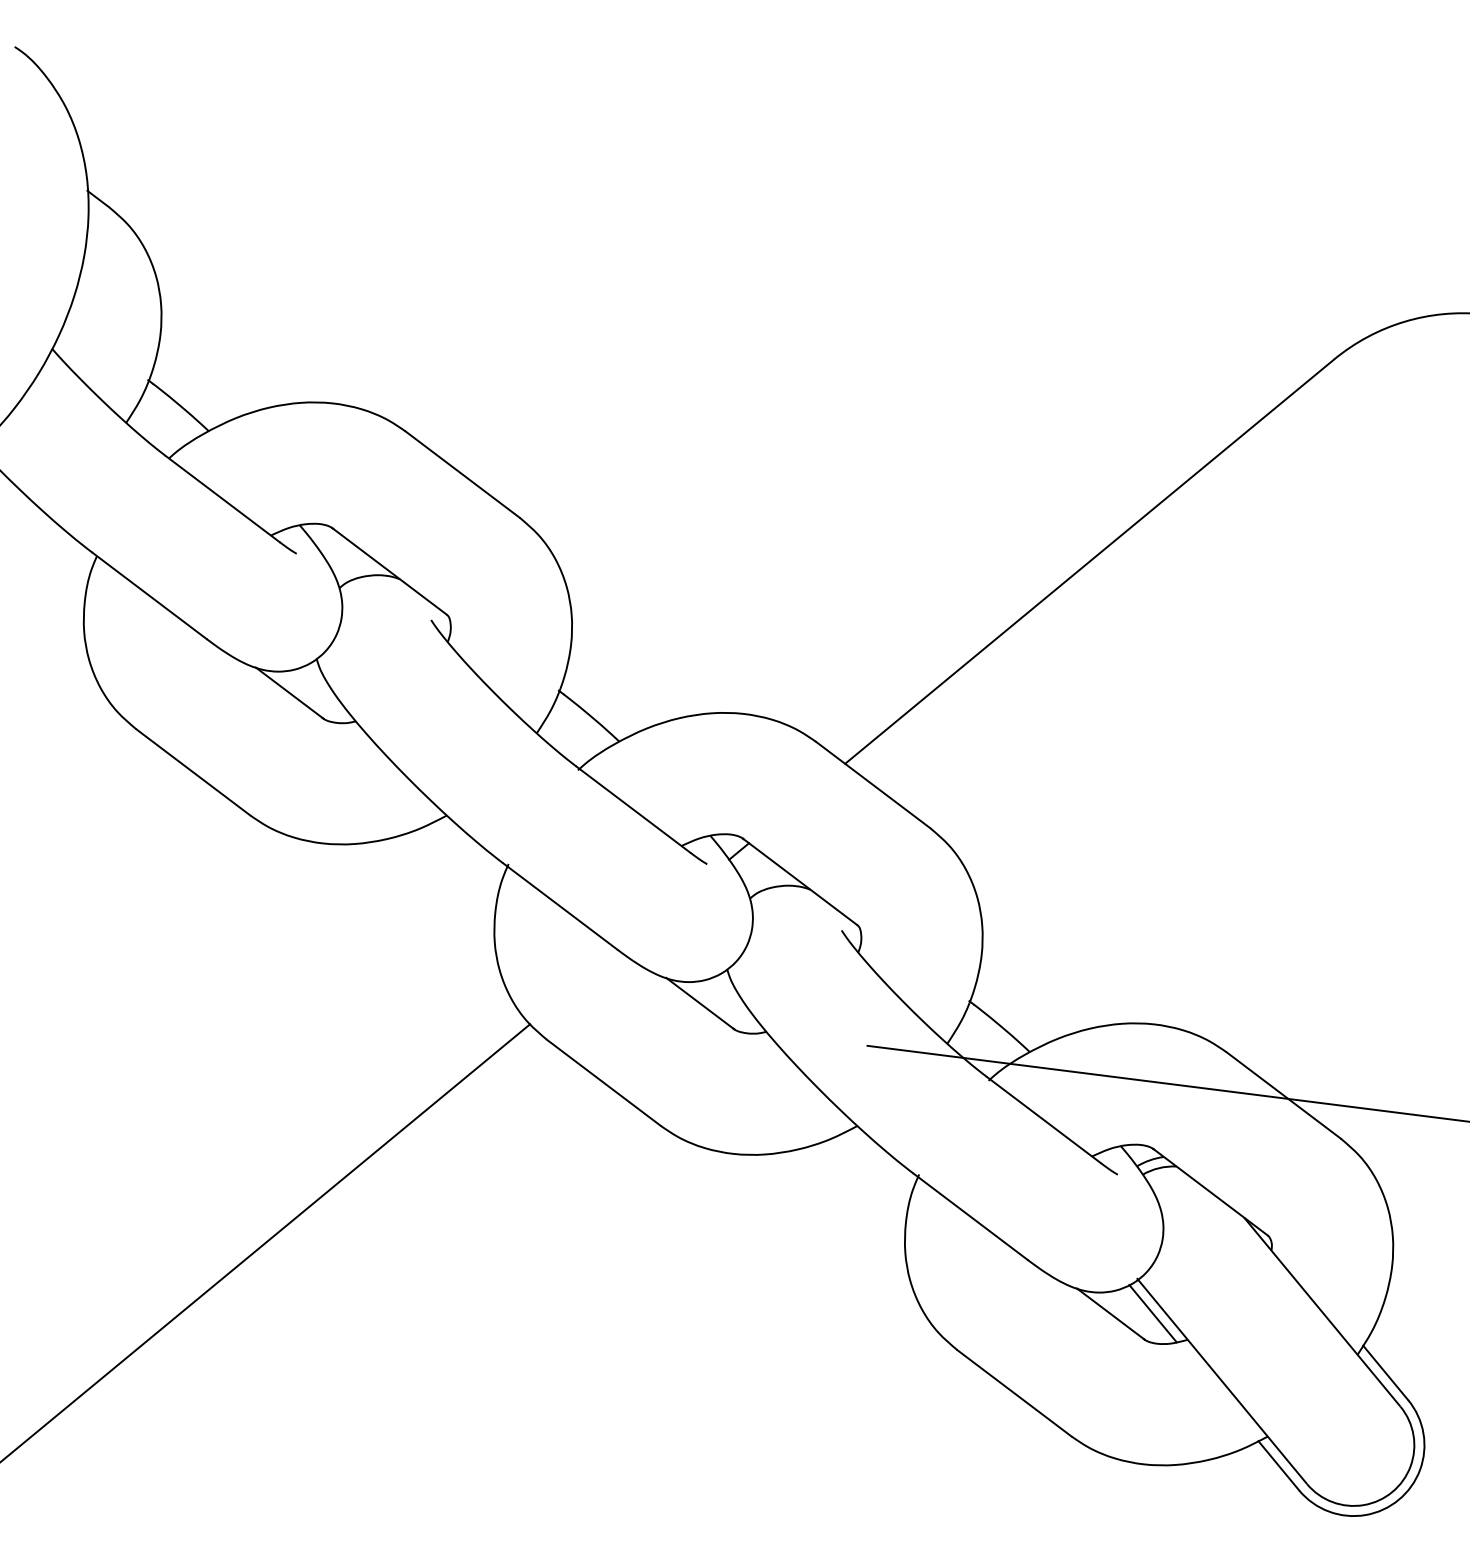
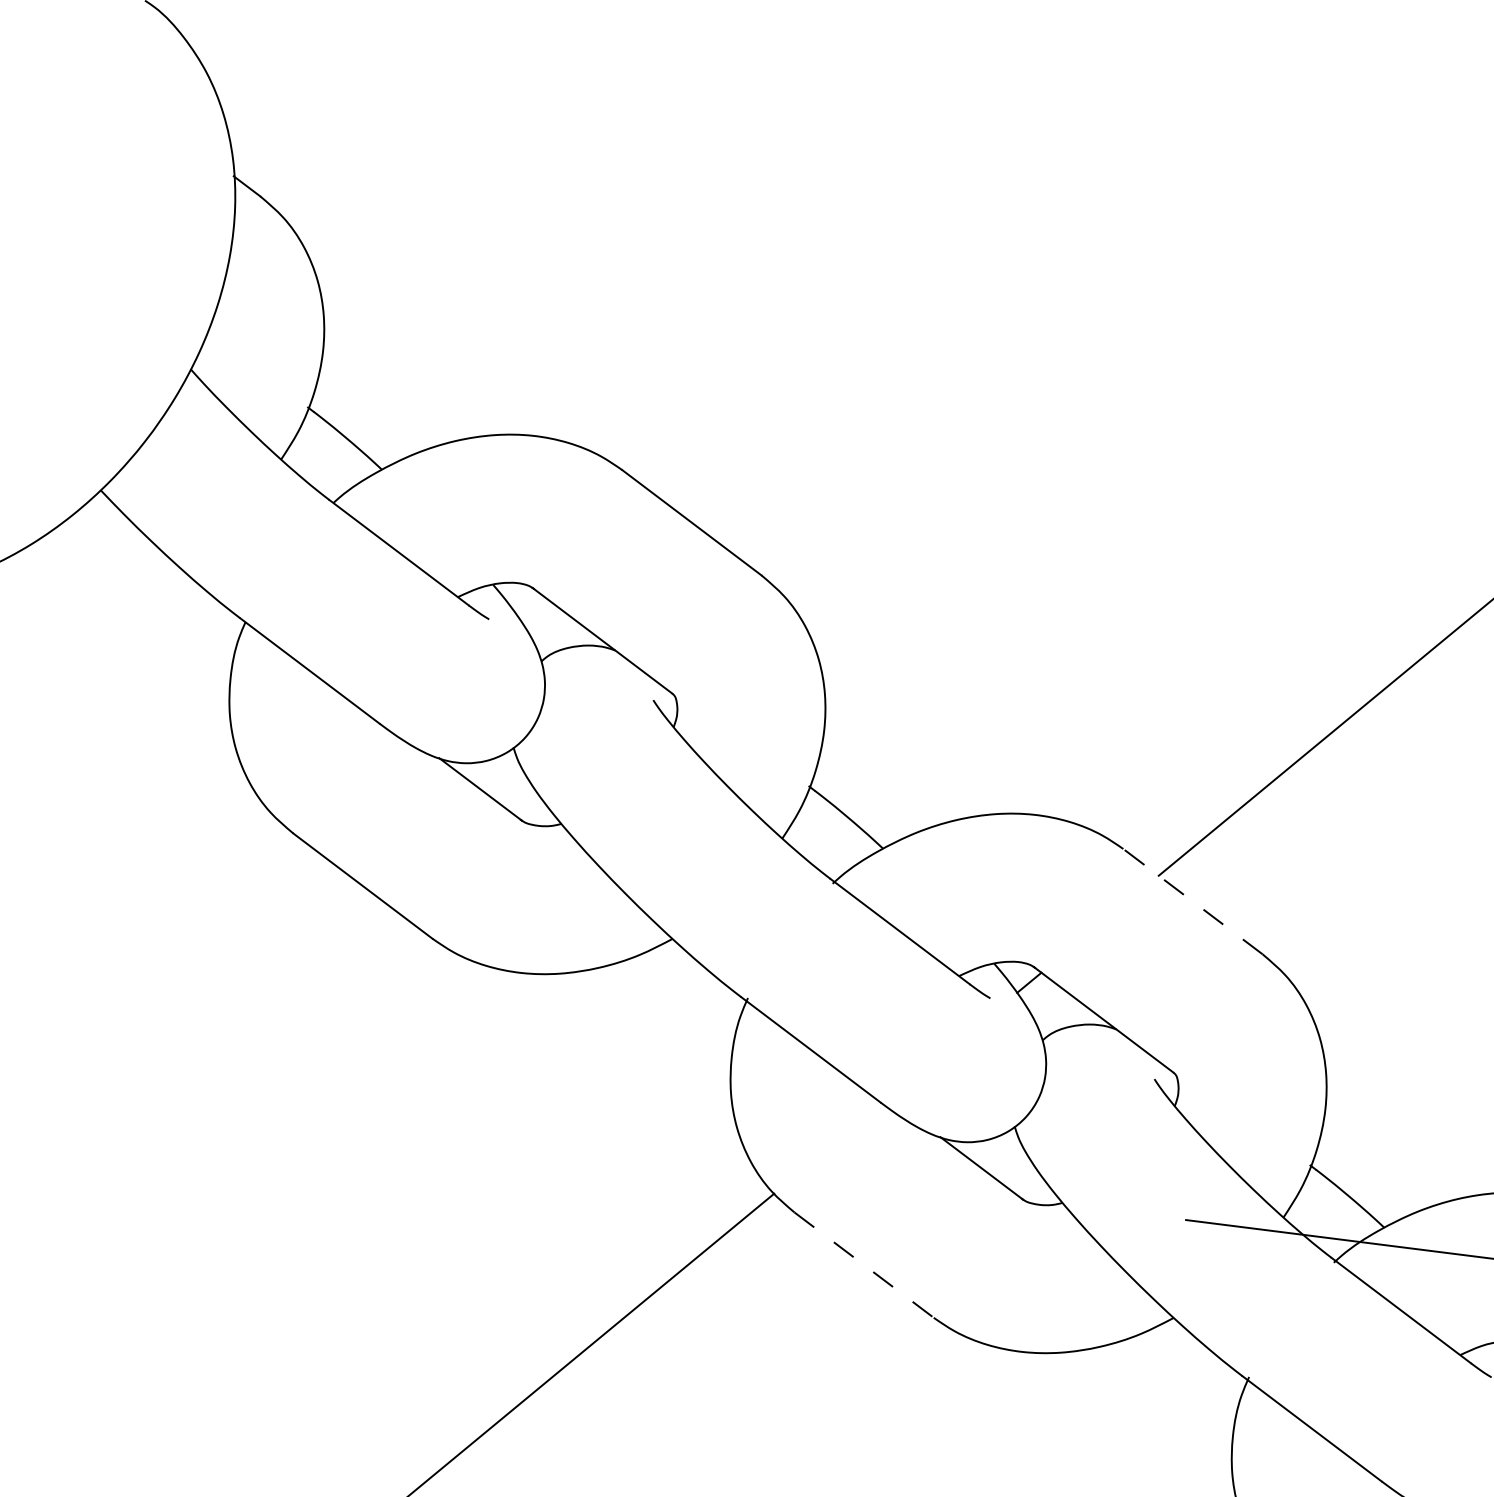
line: (872, 784) -> (1192, 901), solid -> dashed
line: (604, 1083) -> (864, 1266), solid -> dashed

